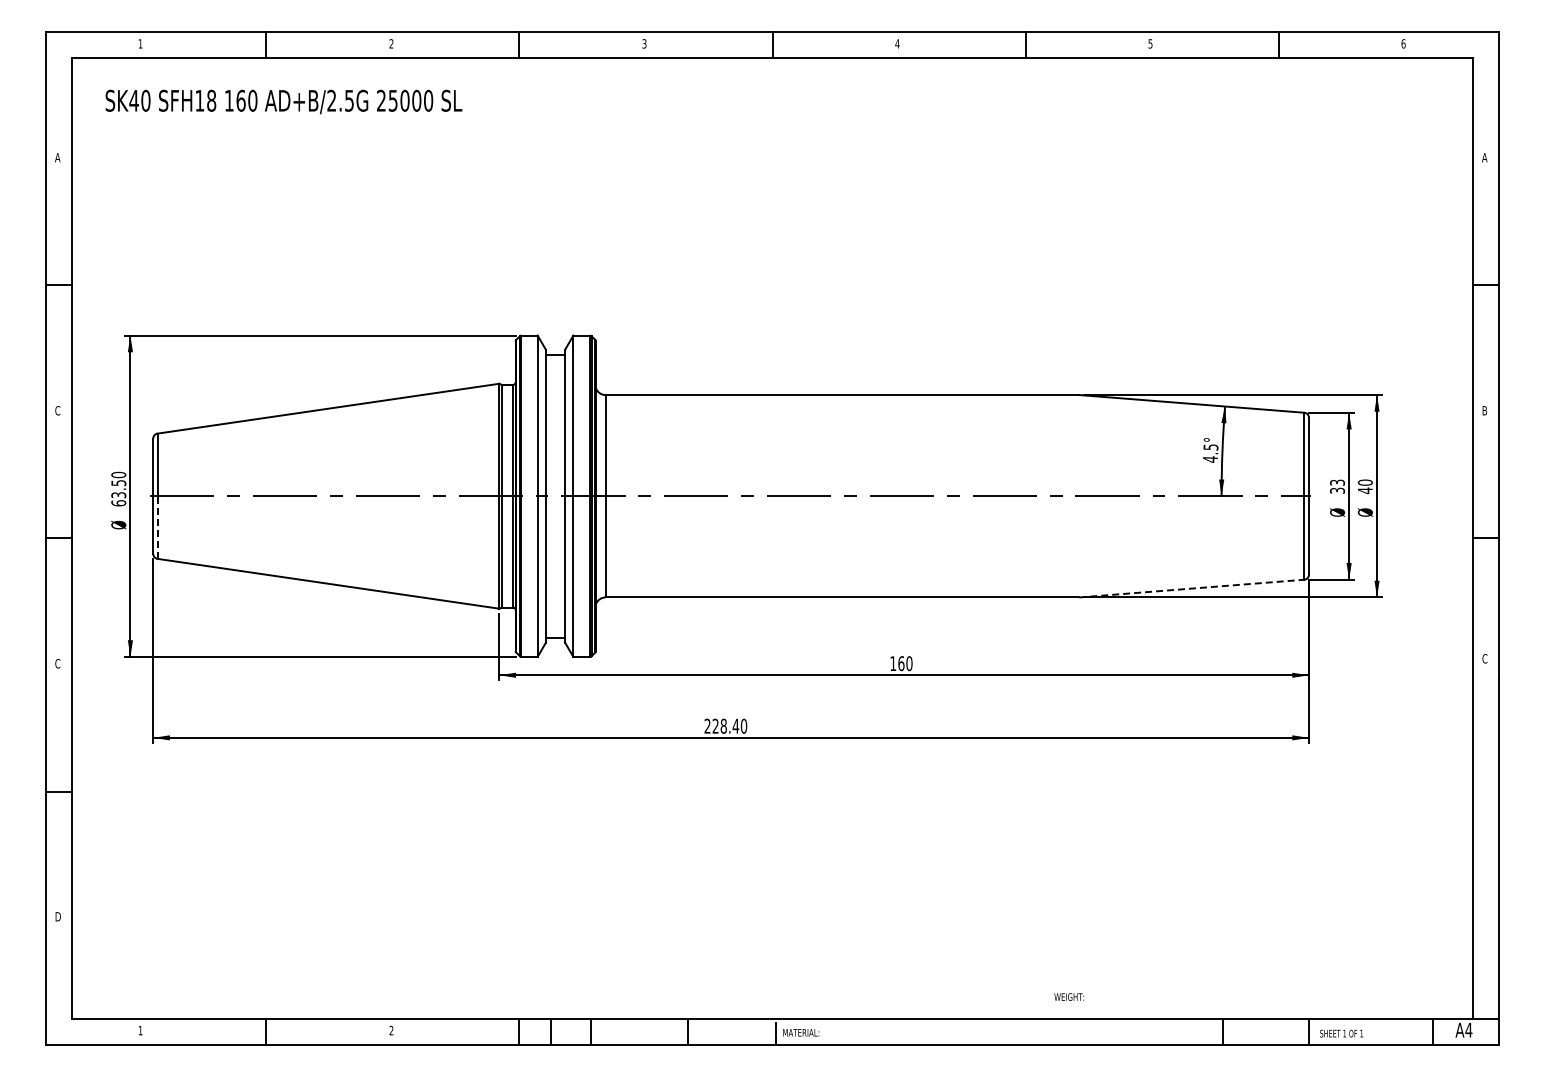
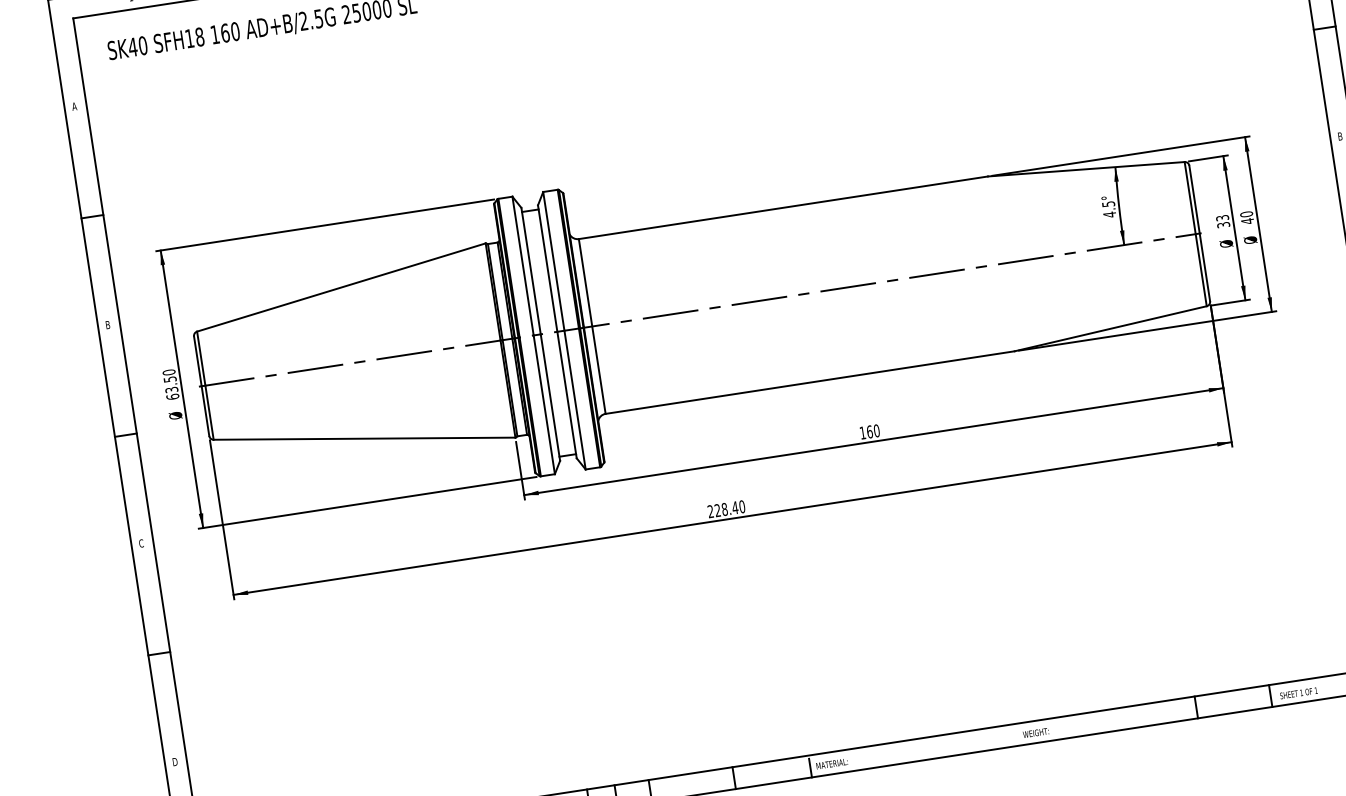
text: (57, 410) -> (107, 324), C -> B
line: (157, 527) -> (209, 412), dashed -> solid
line: (1191, 588) -> (1110, 328), dashed -> solid
text: (1068, 996) -> (1035, 732), moved

